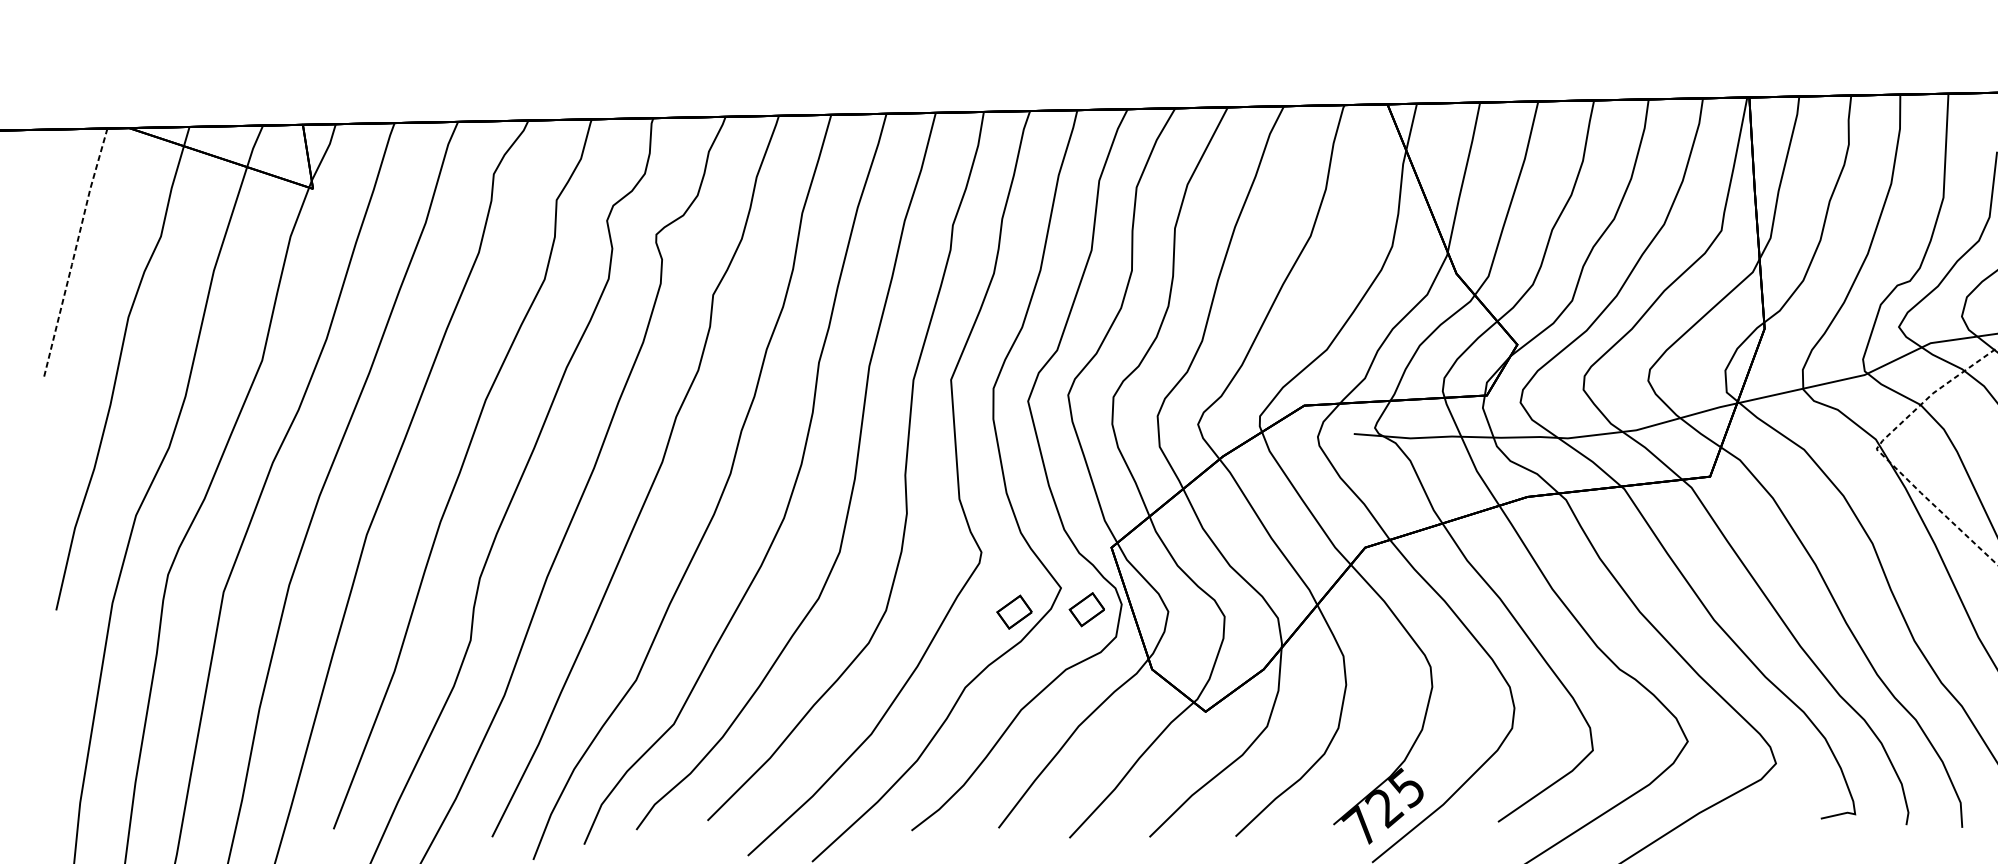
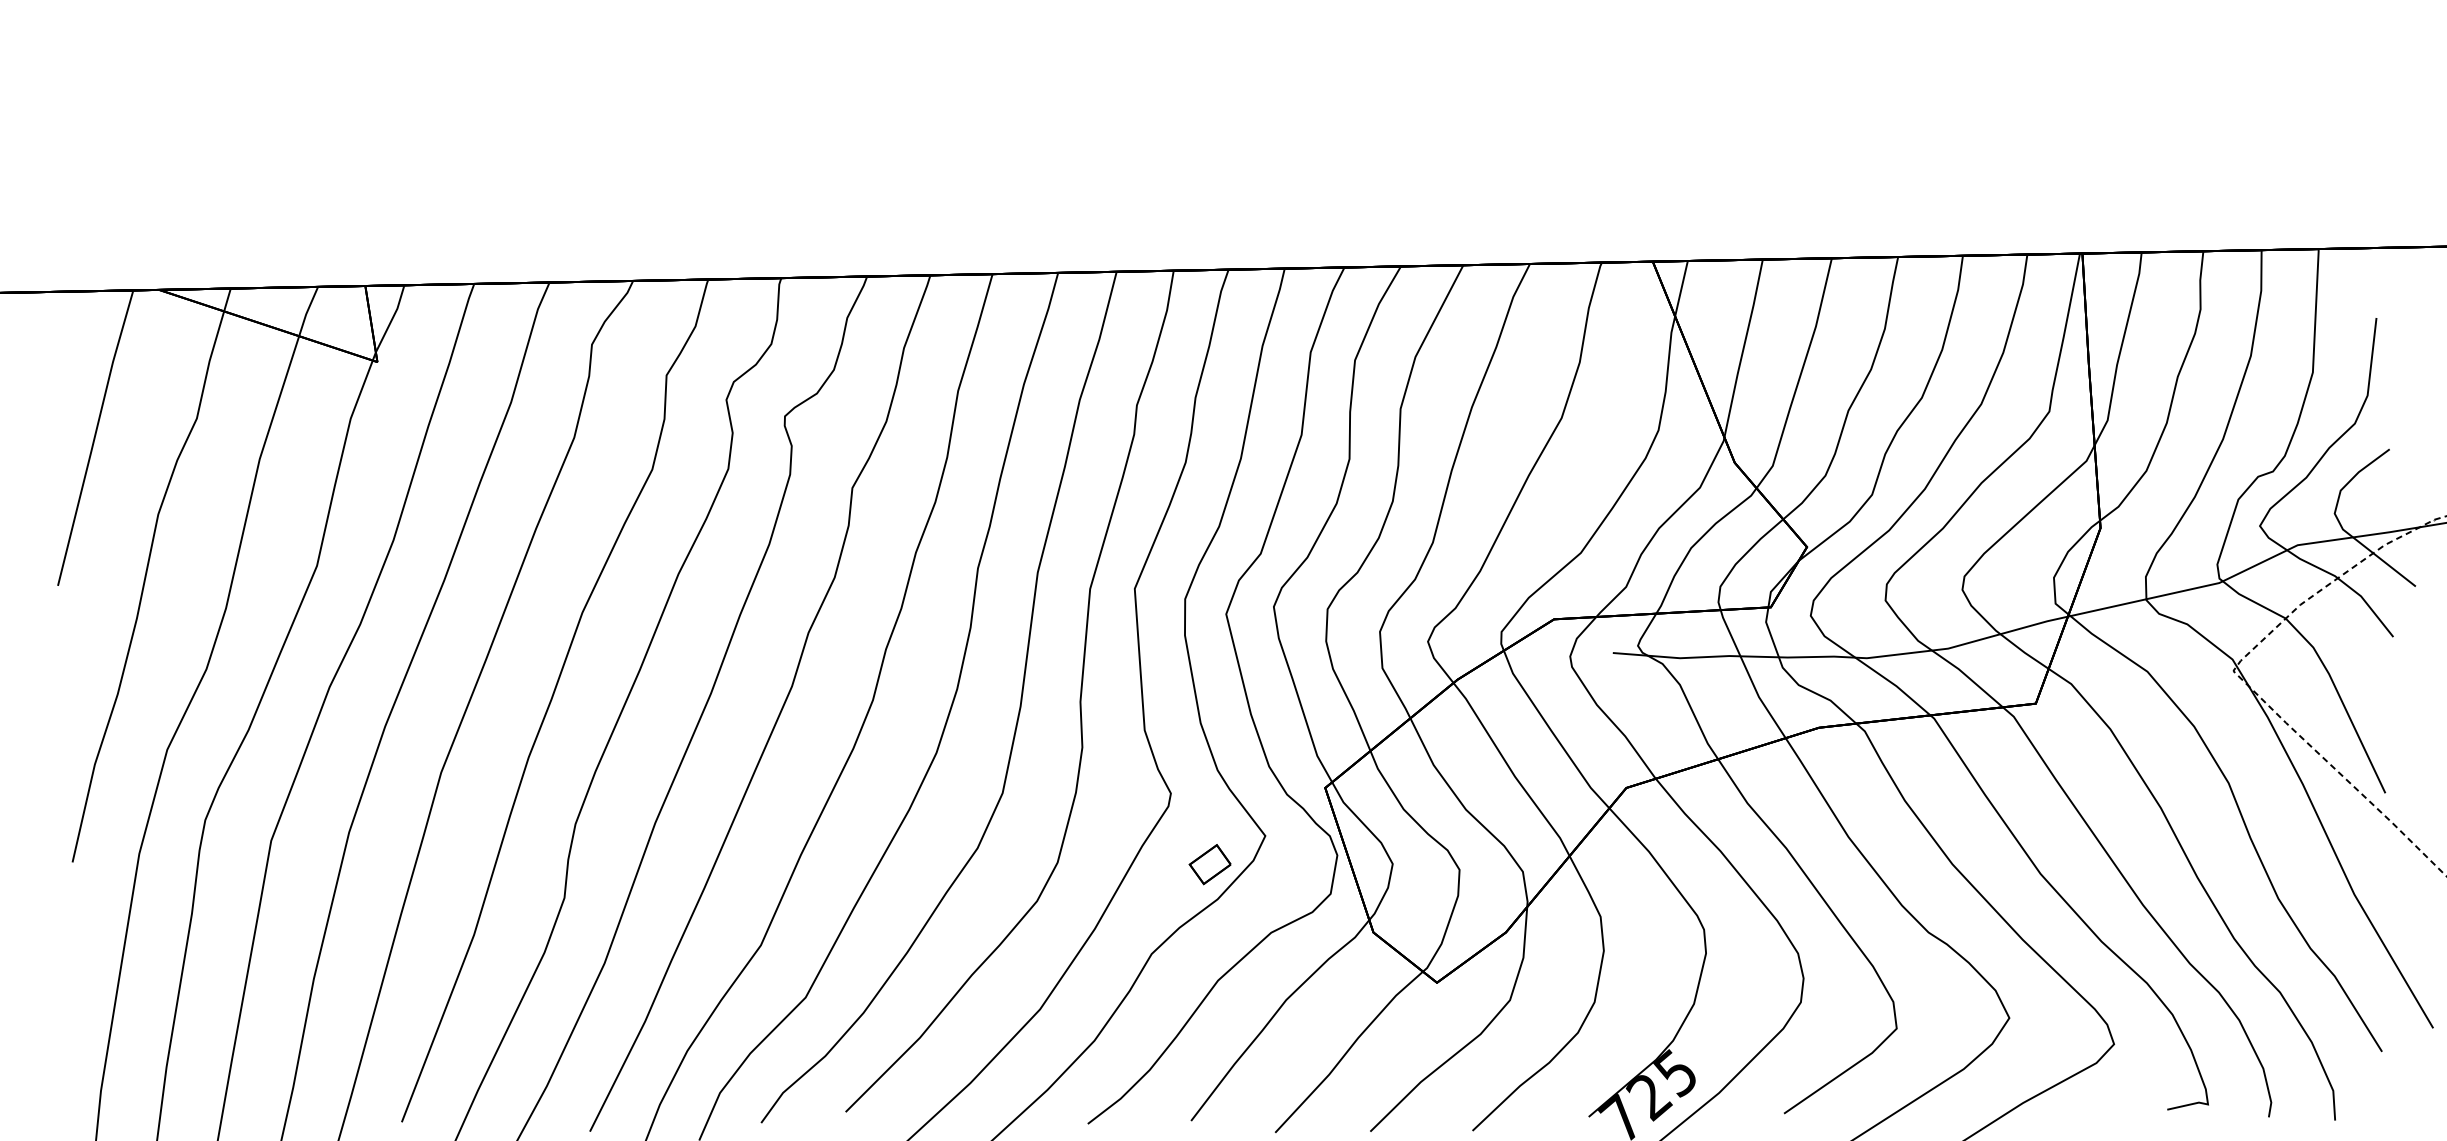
line: (74, 253) -> (94, 438), dashed -> solid
part: (1086, 609) -> (1295, 861), removed

